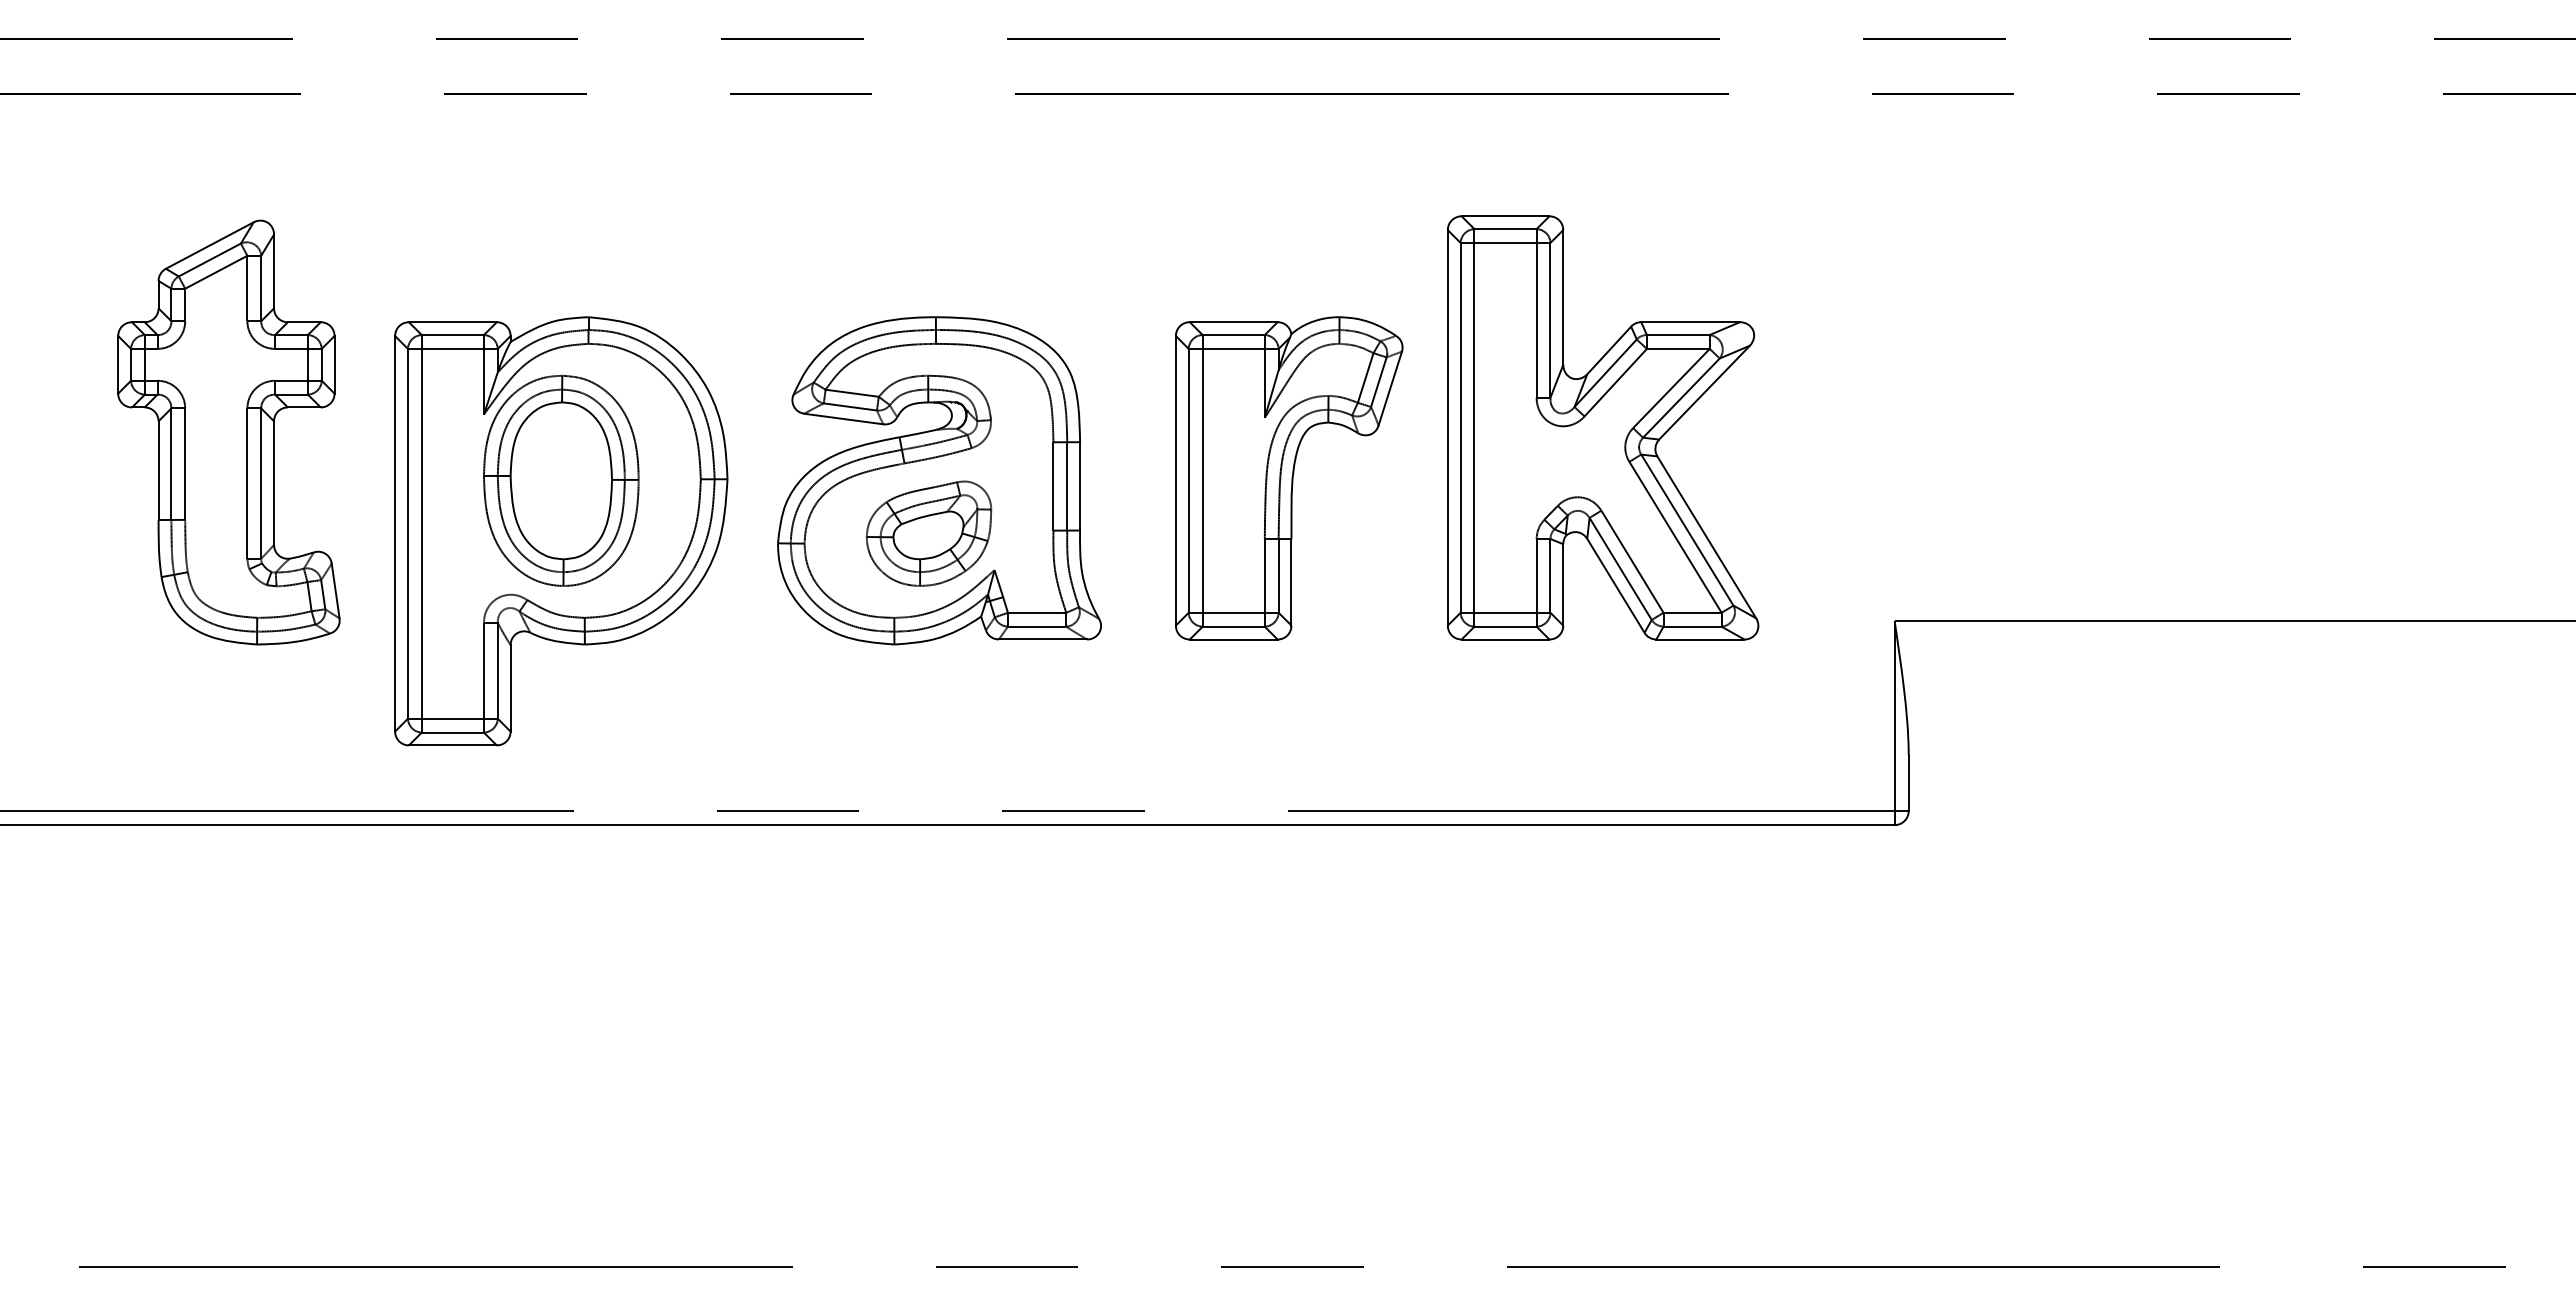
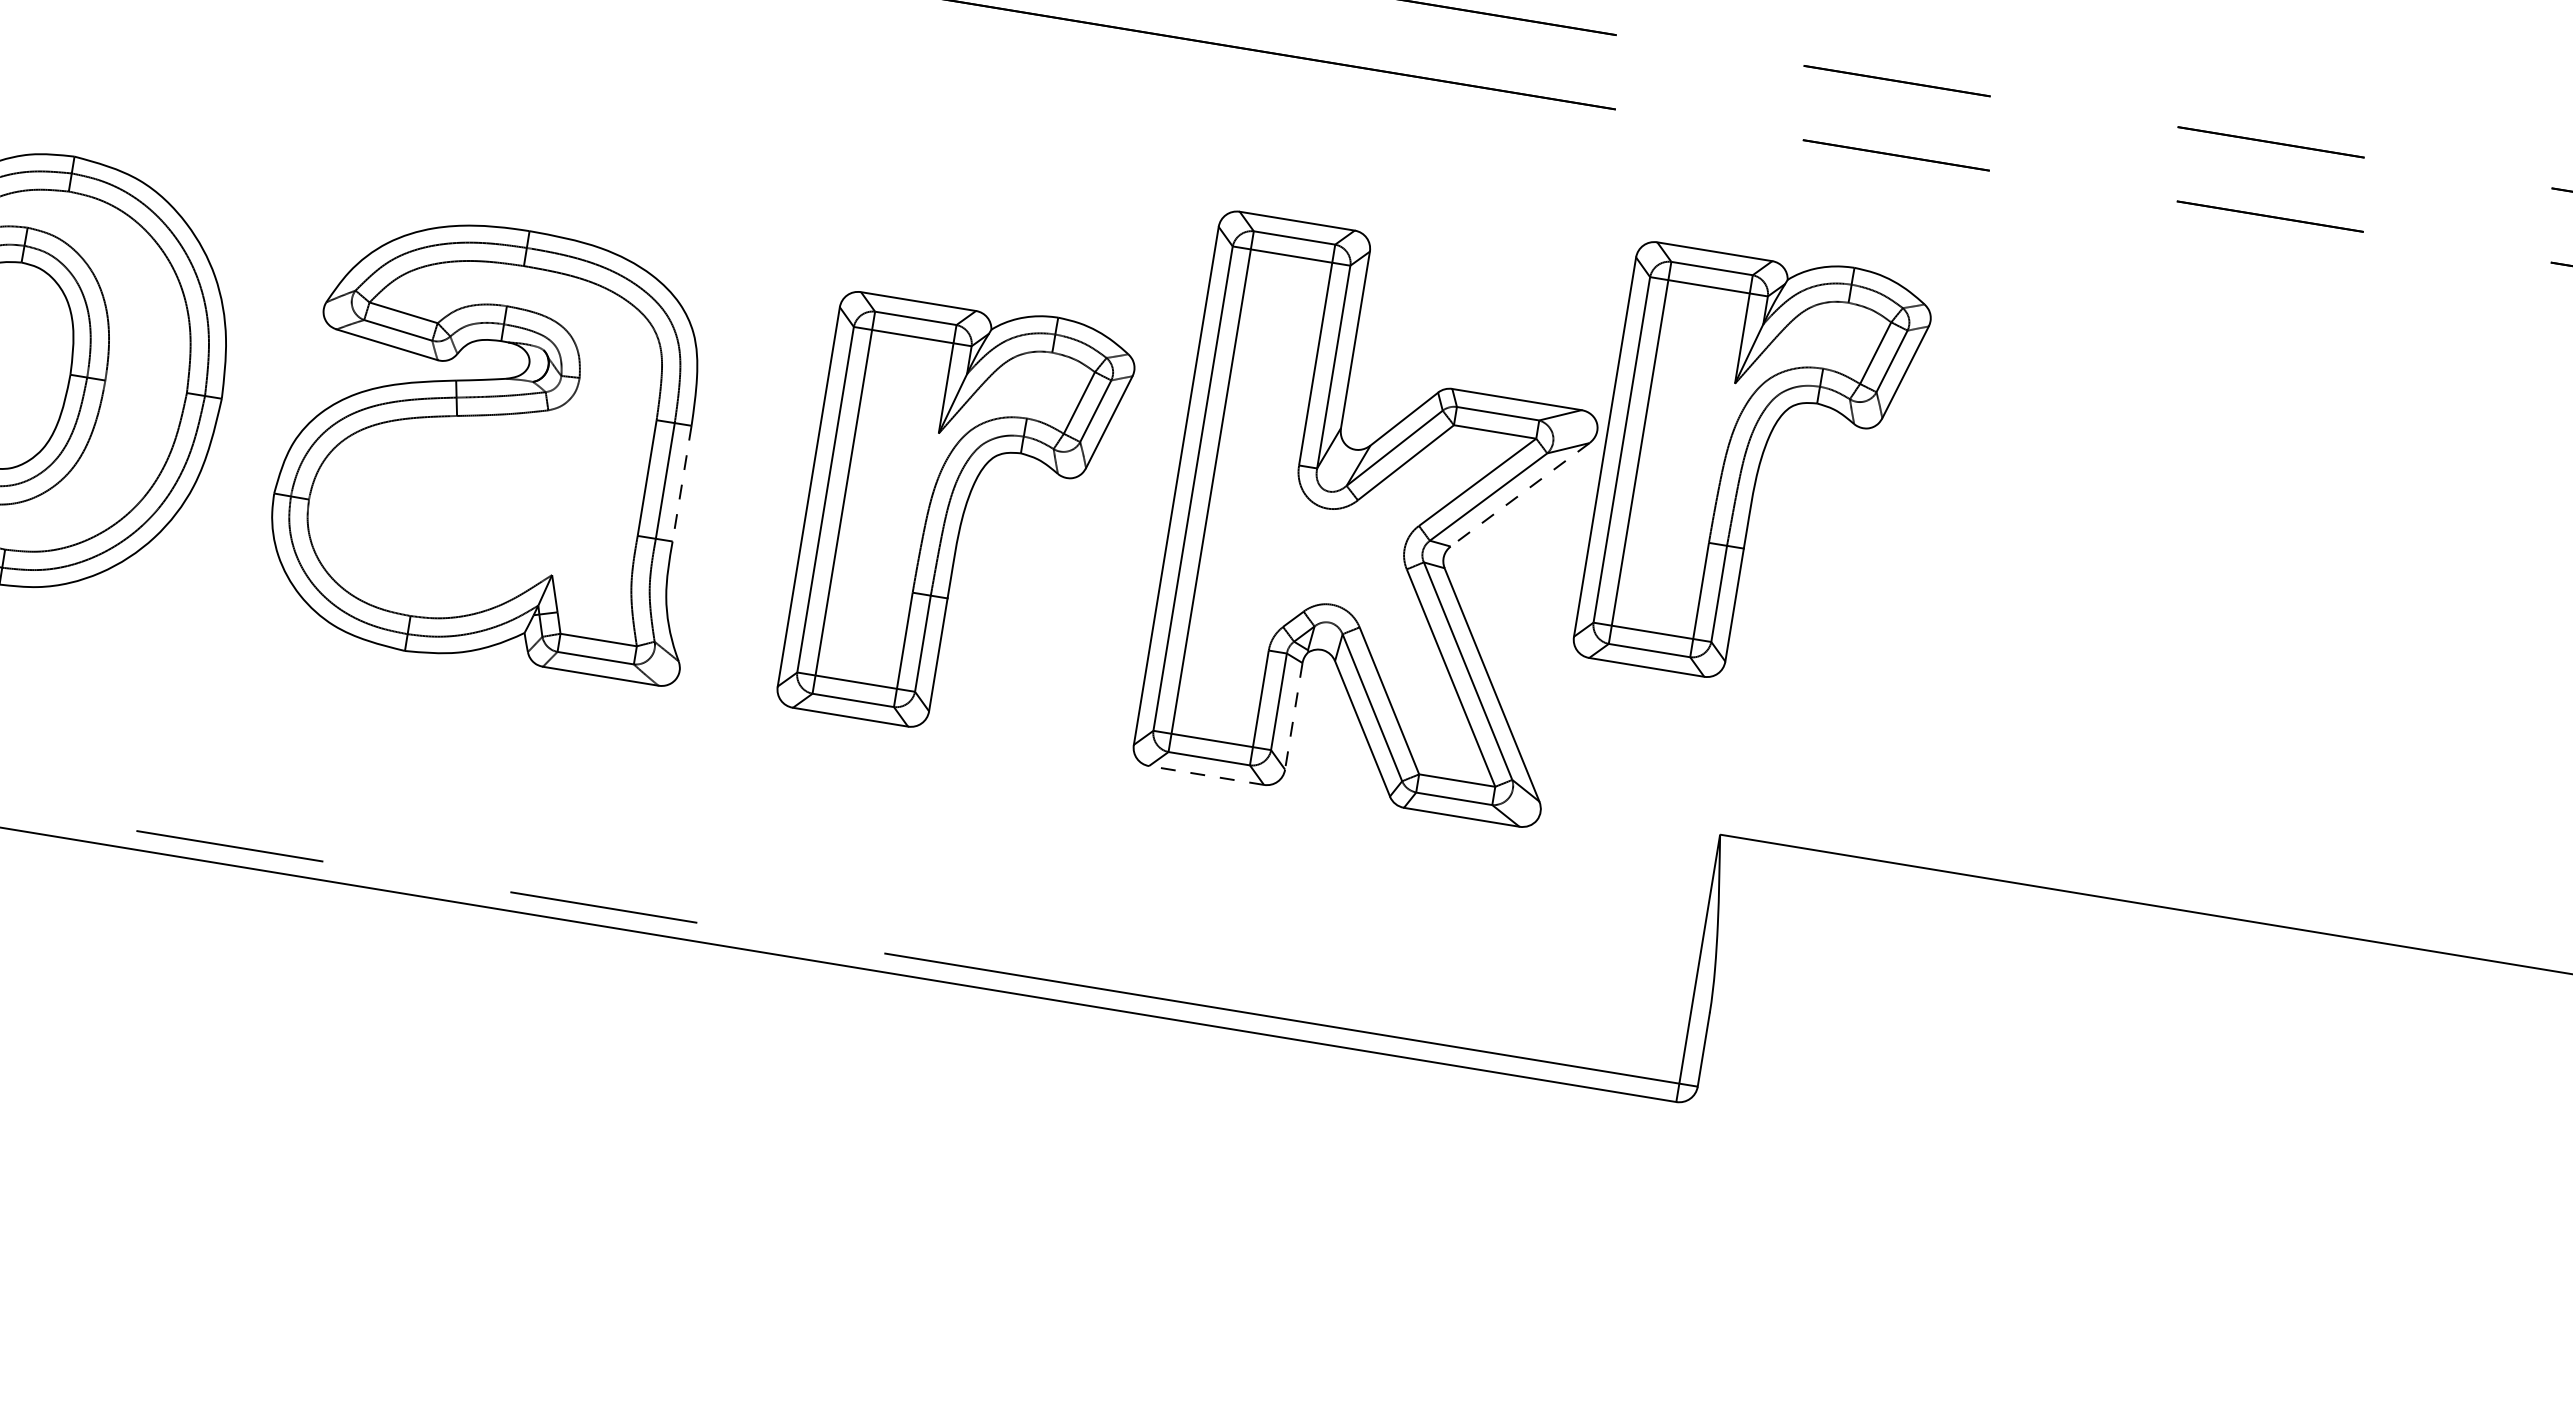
part: (1875, 344) -> (1754, 468), added
line: (1704, 392) -> (1520, 494), solid -> dashed
line: (1080, 486) -> (682, 483), solid -> dashed
part: (928, 533) -> (473, 512), removed
line: (1563, 584) -> (1294, 715), solid -> dashed
line: (1505, 639) -> (1206, 775), solid -> dashed

